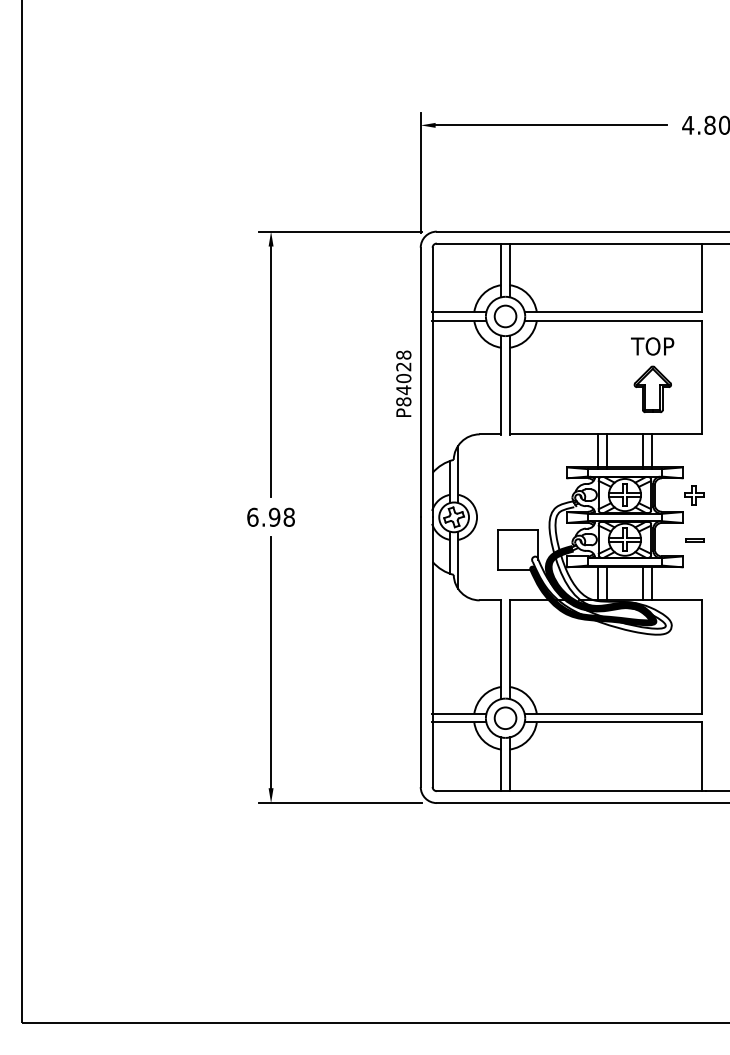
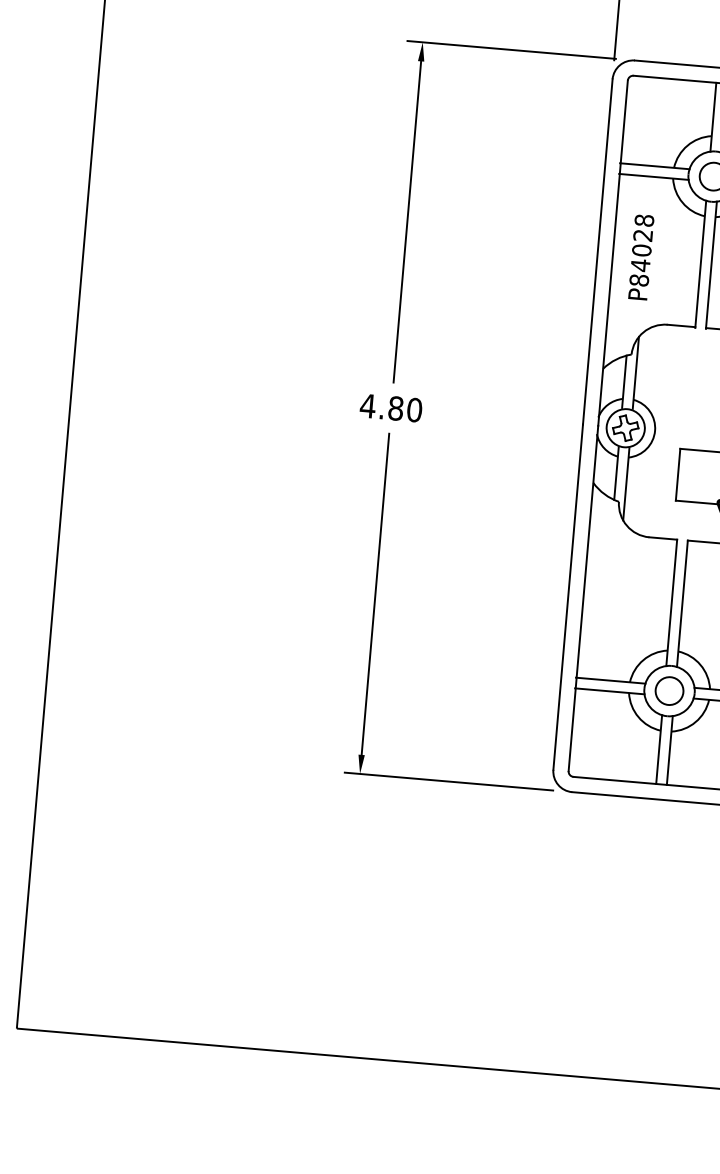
text: (403, 383) -> (640, 256), moved
text: (270, 516) -> (390, 406), 6.98 -> 4.80

